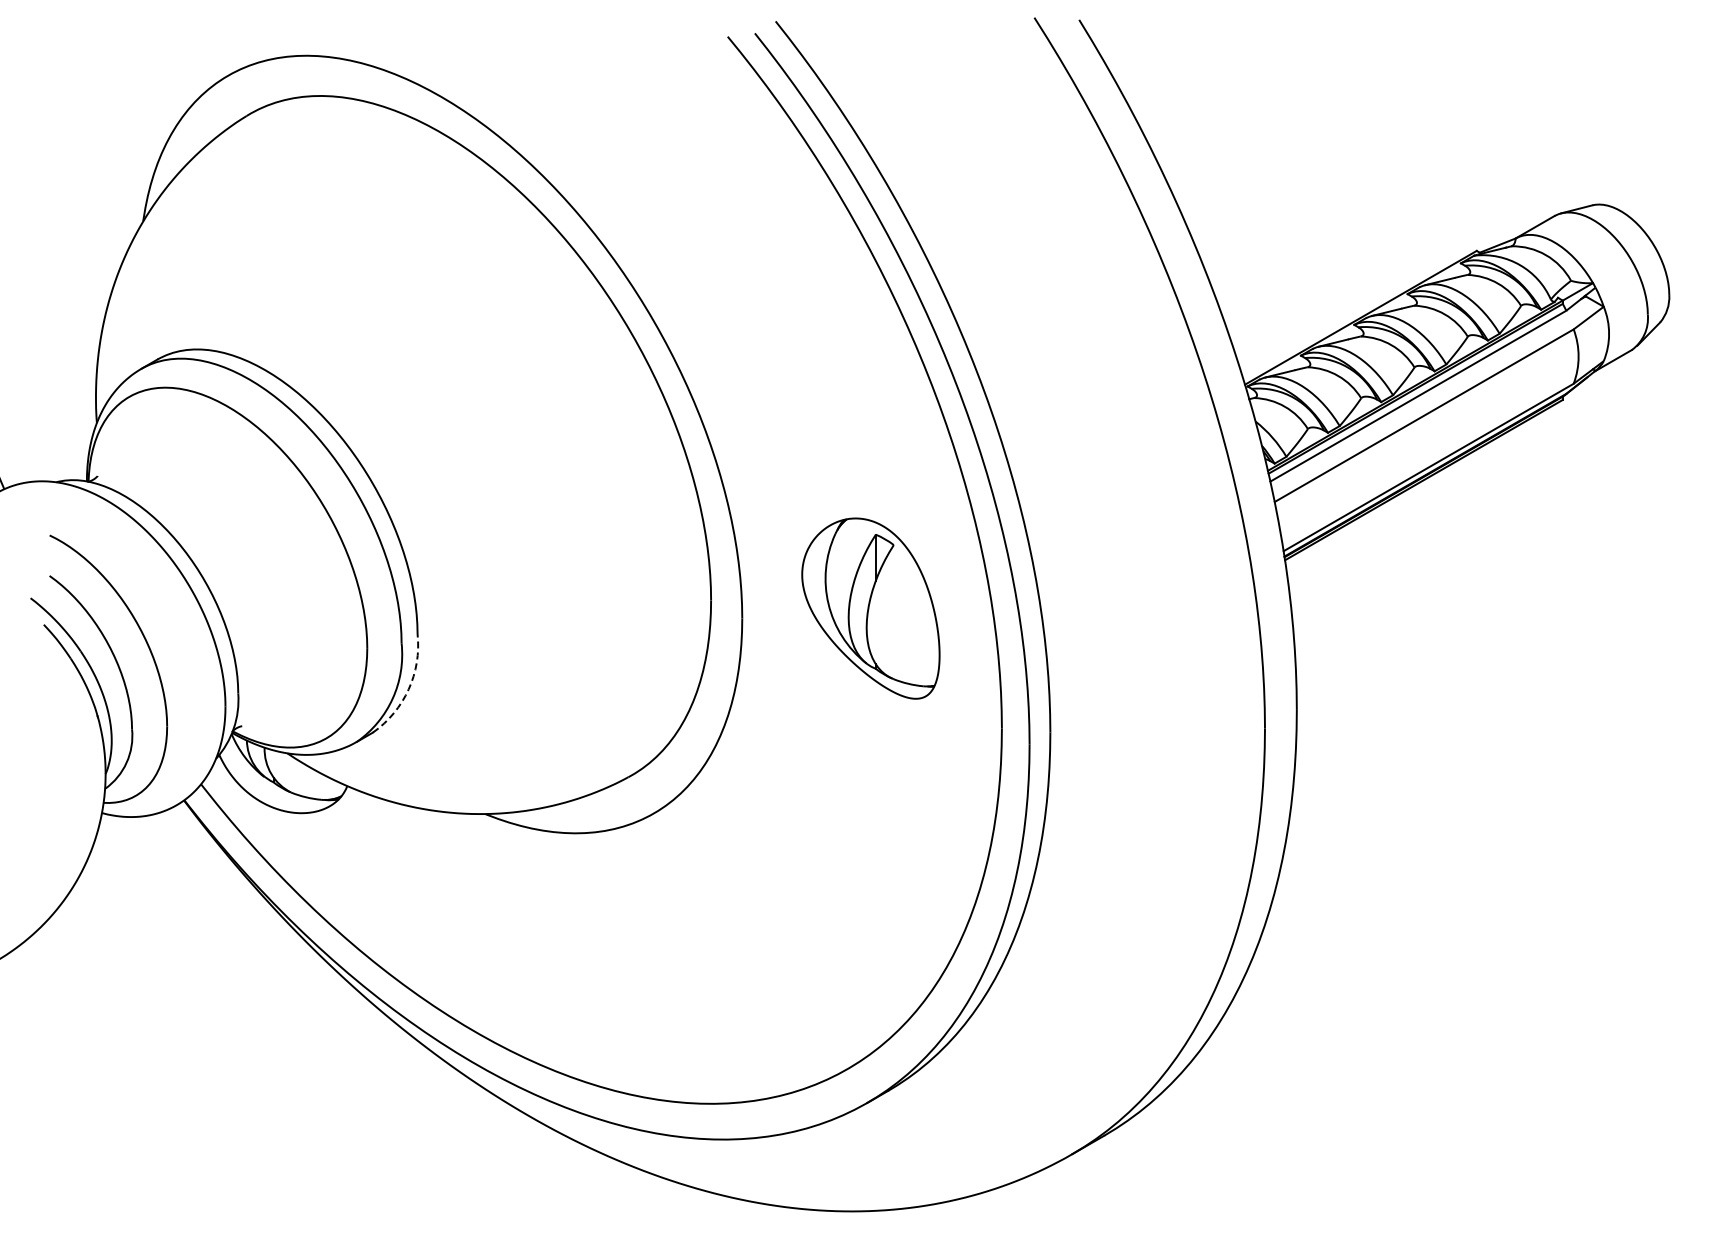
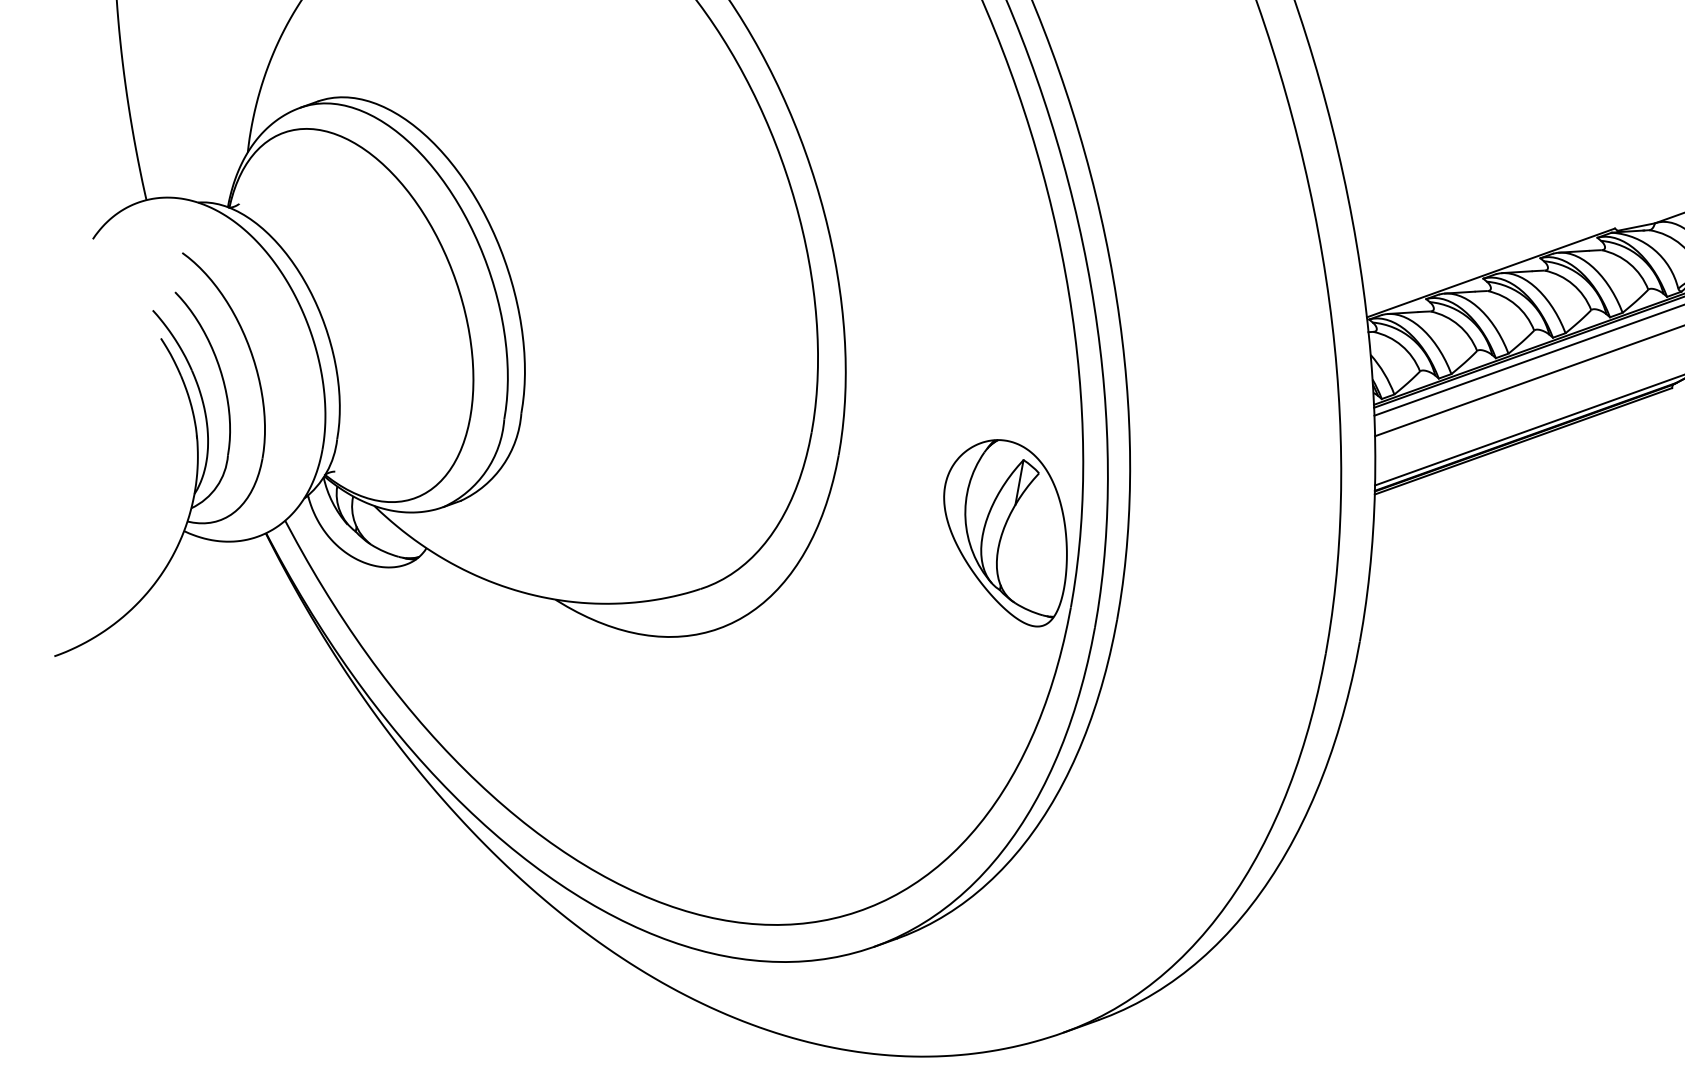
part: (870, 608) -> (1005, 530), moved
arc: (408, 689) -> (502, 465), dashed -> solid

